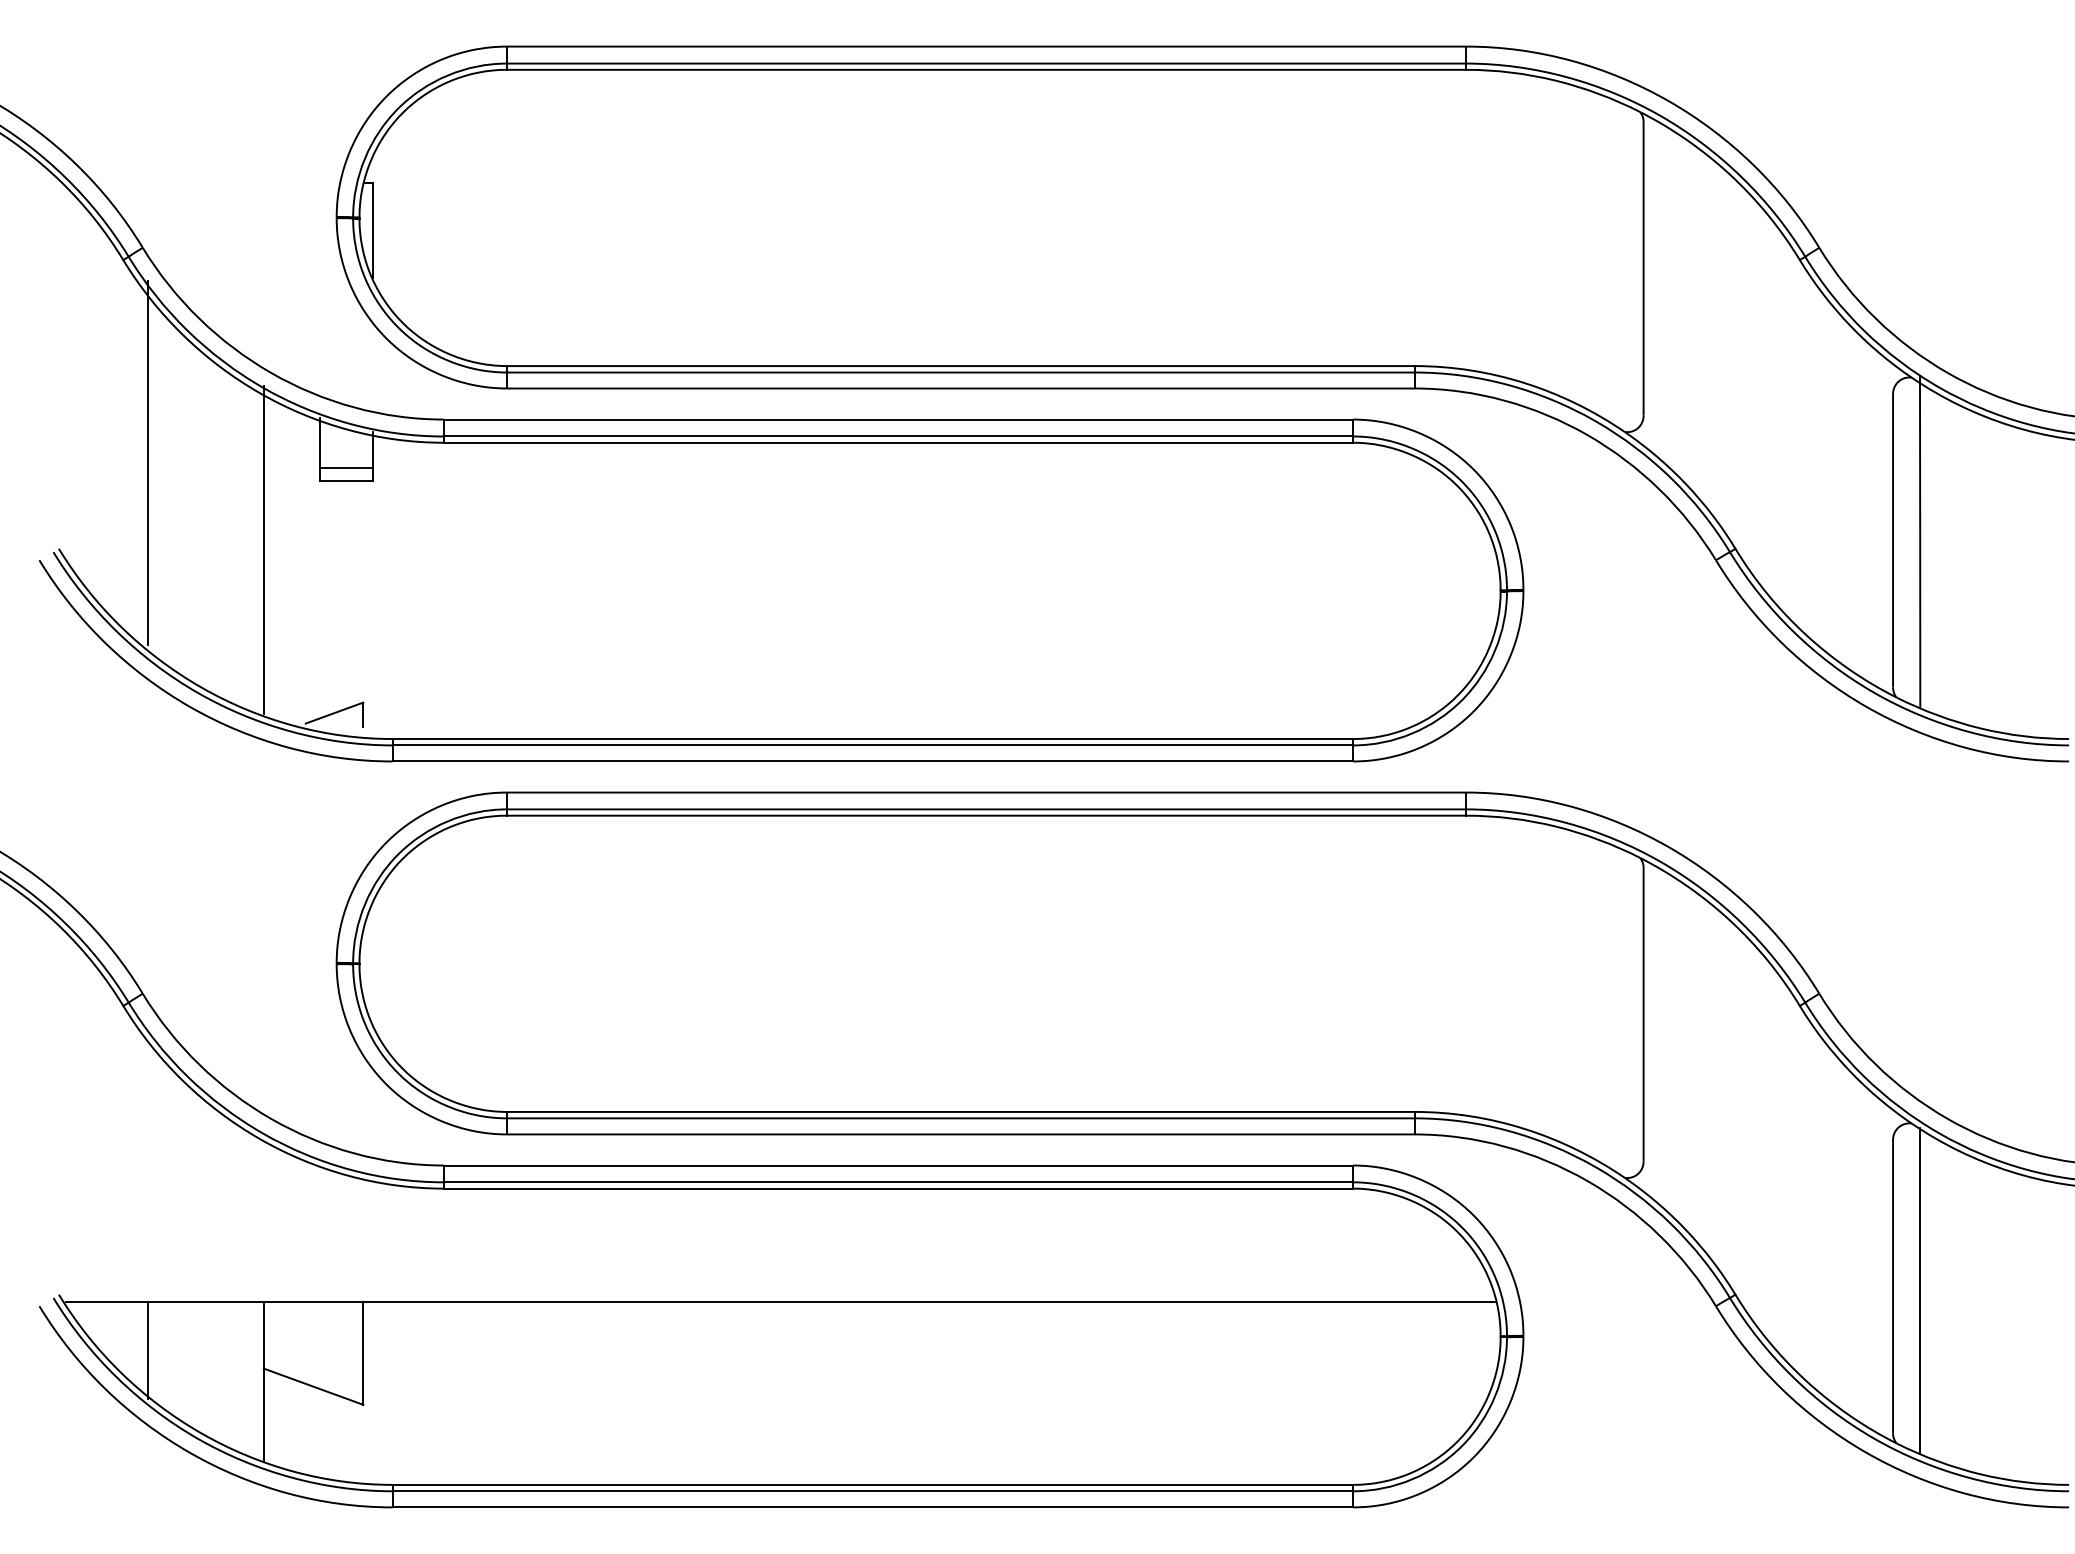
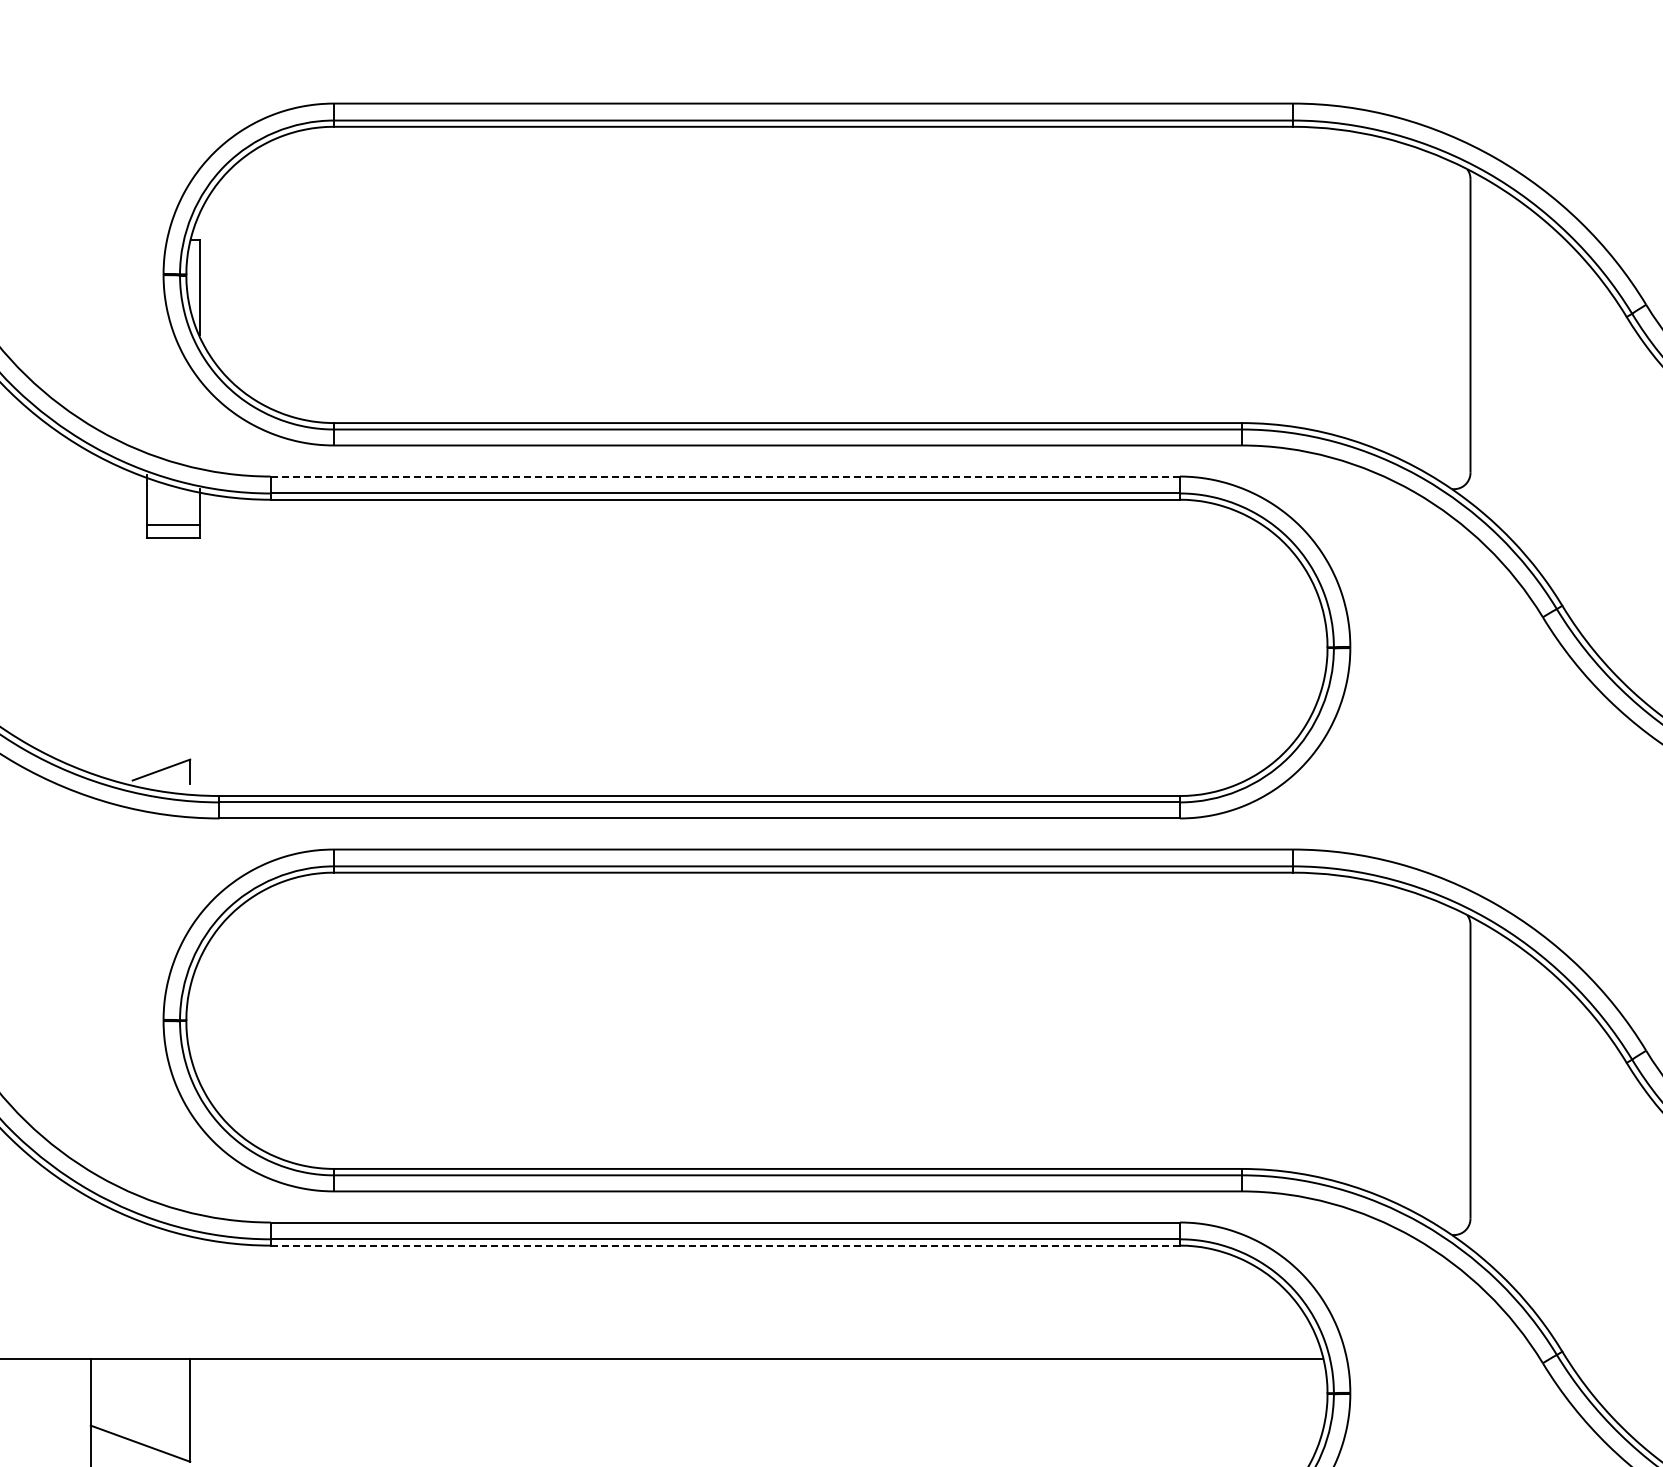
line: (898, 419) -> (725, 476), solid -> dashed
line: (263, 549) -> (90, 606), removed
line: (898, 1188) -> (725, 1245), solid -> dashed

